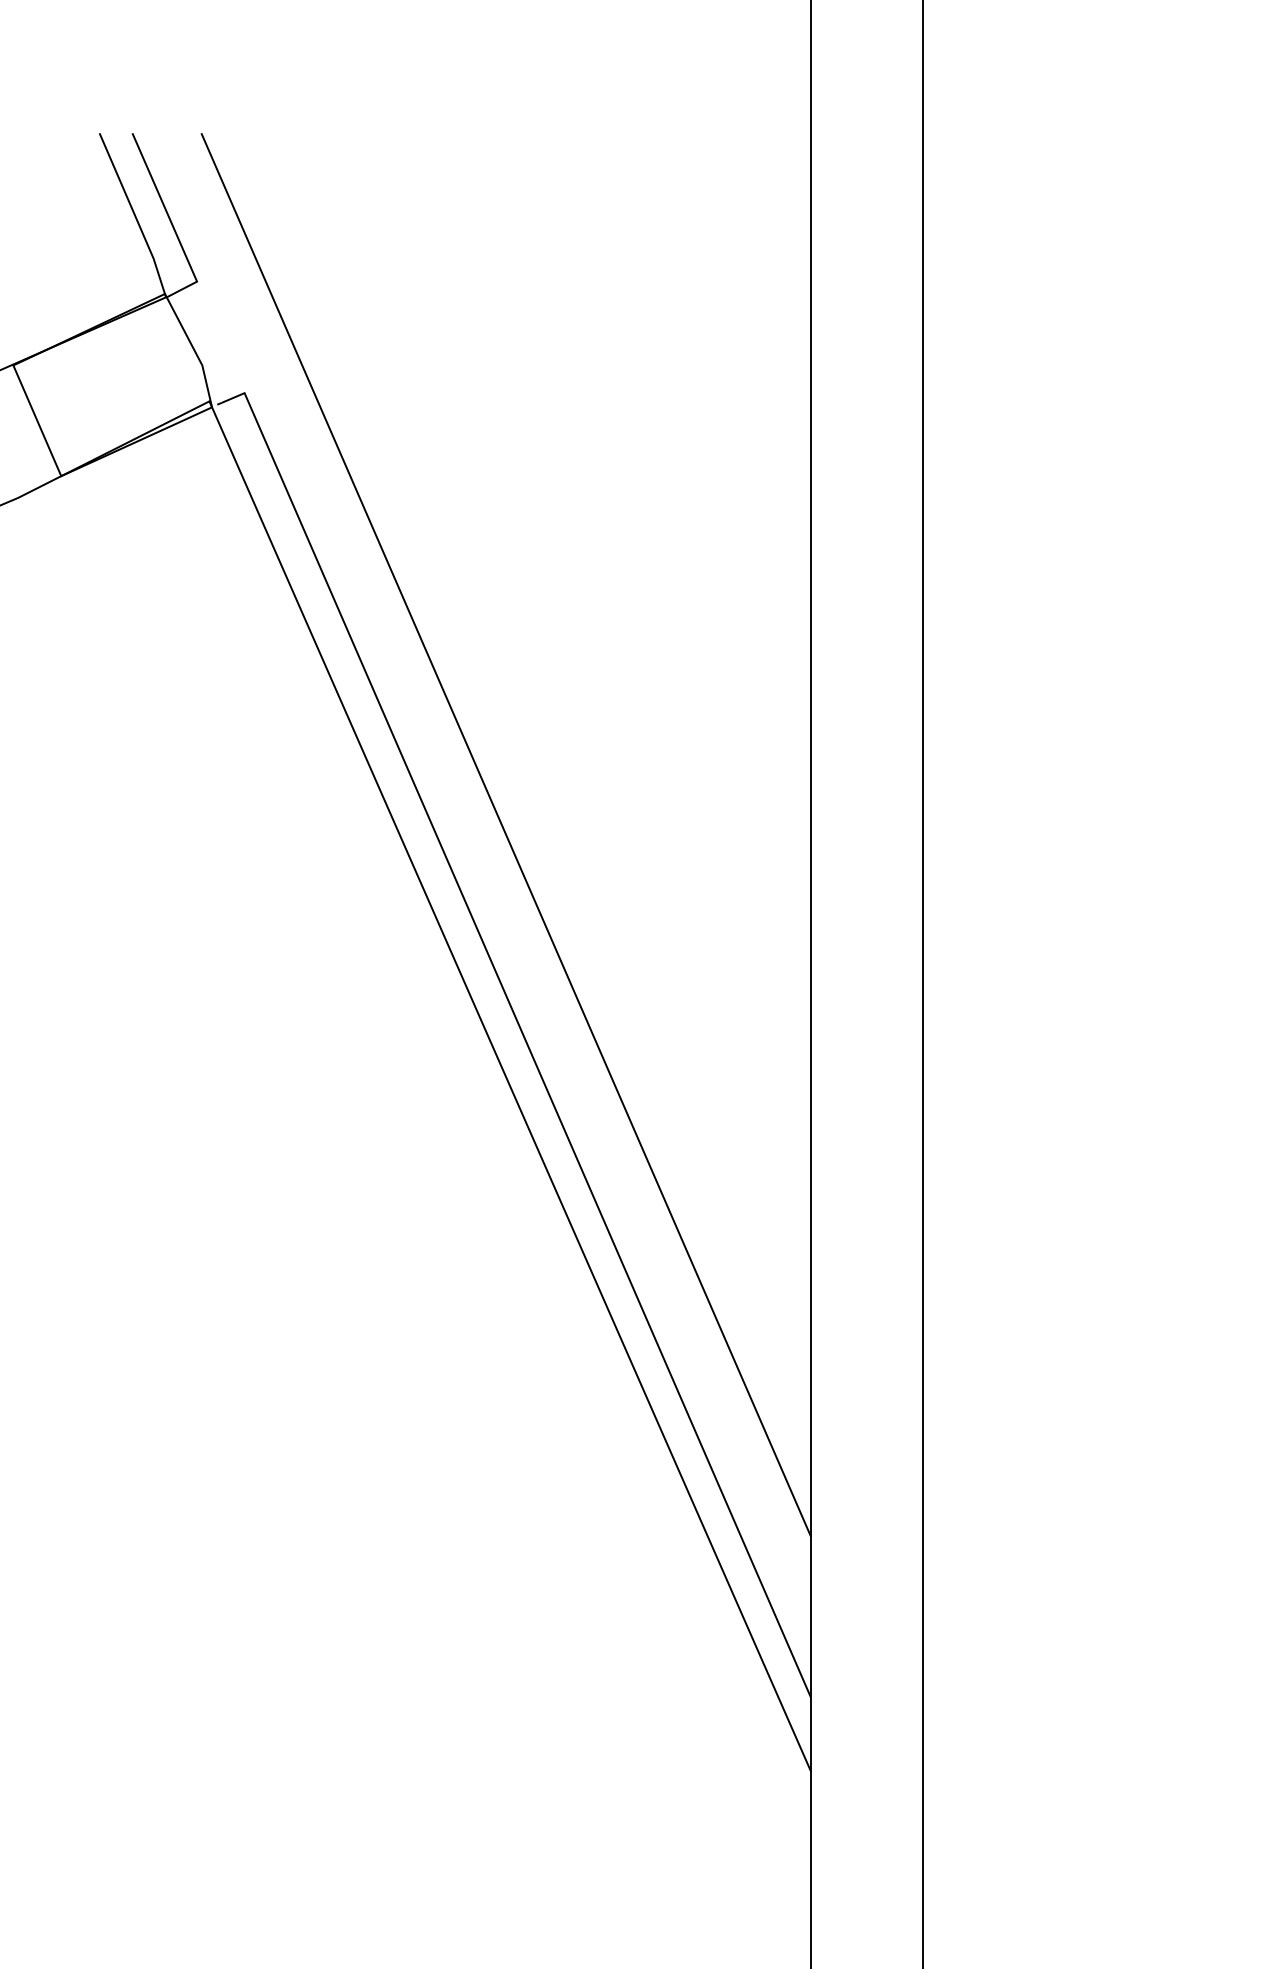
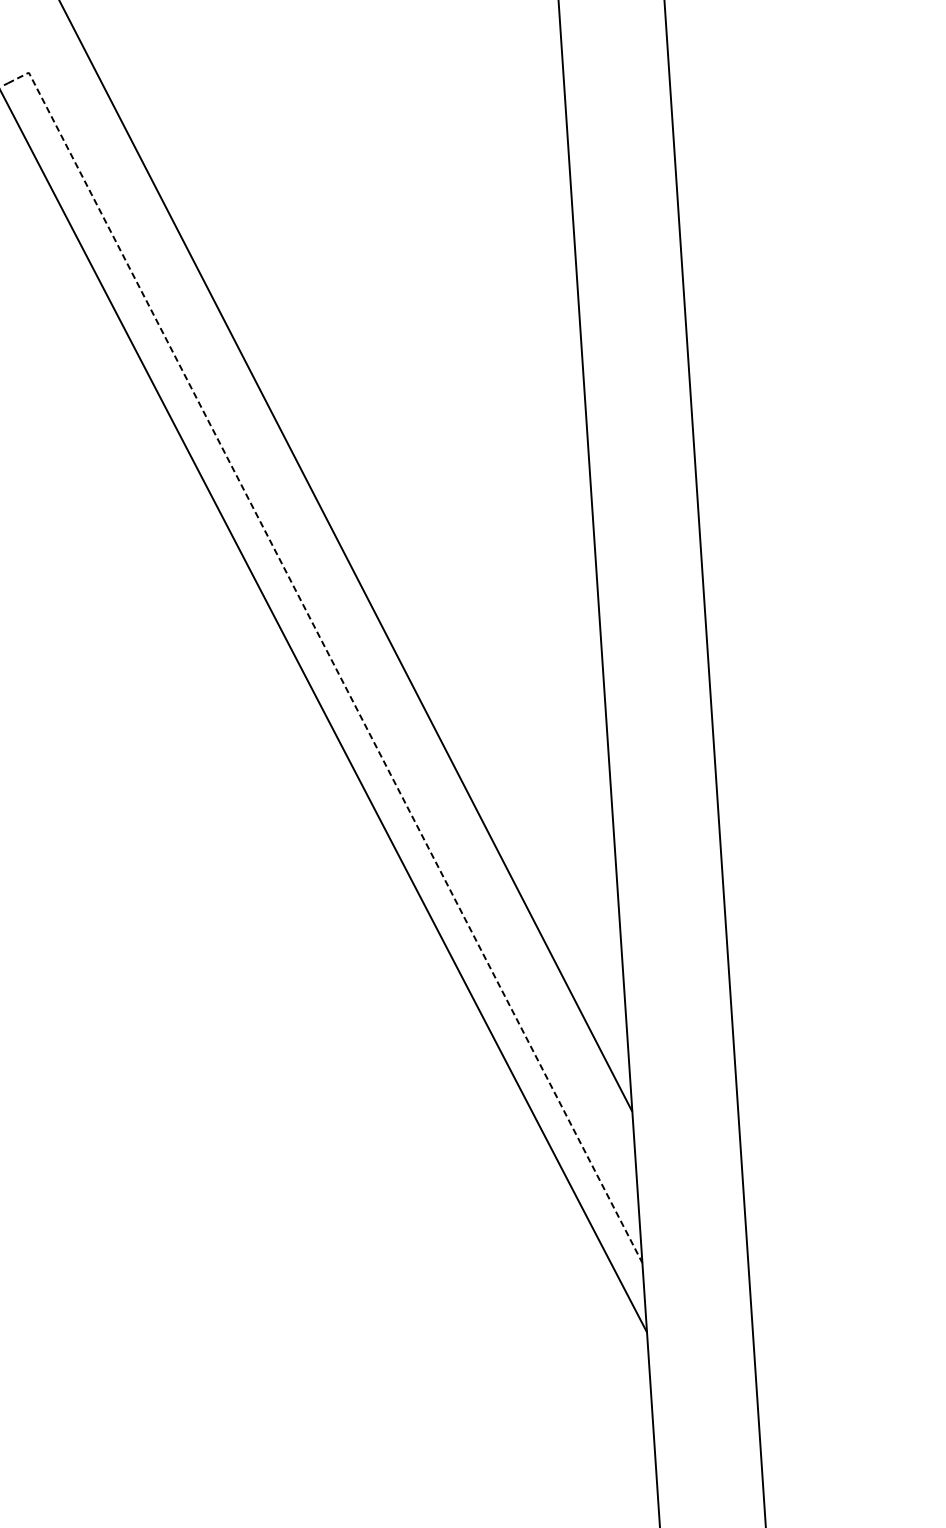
line: (522, 1034) -> (329, 657), solid -> dashed

